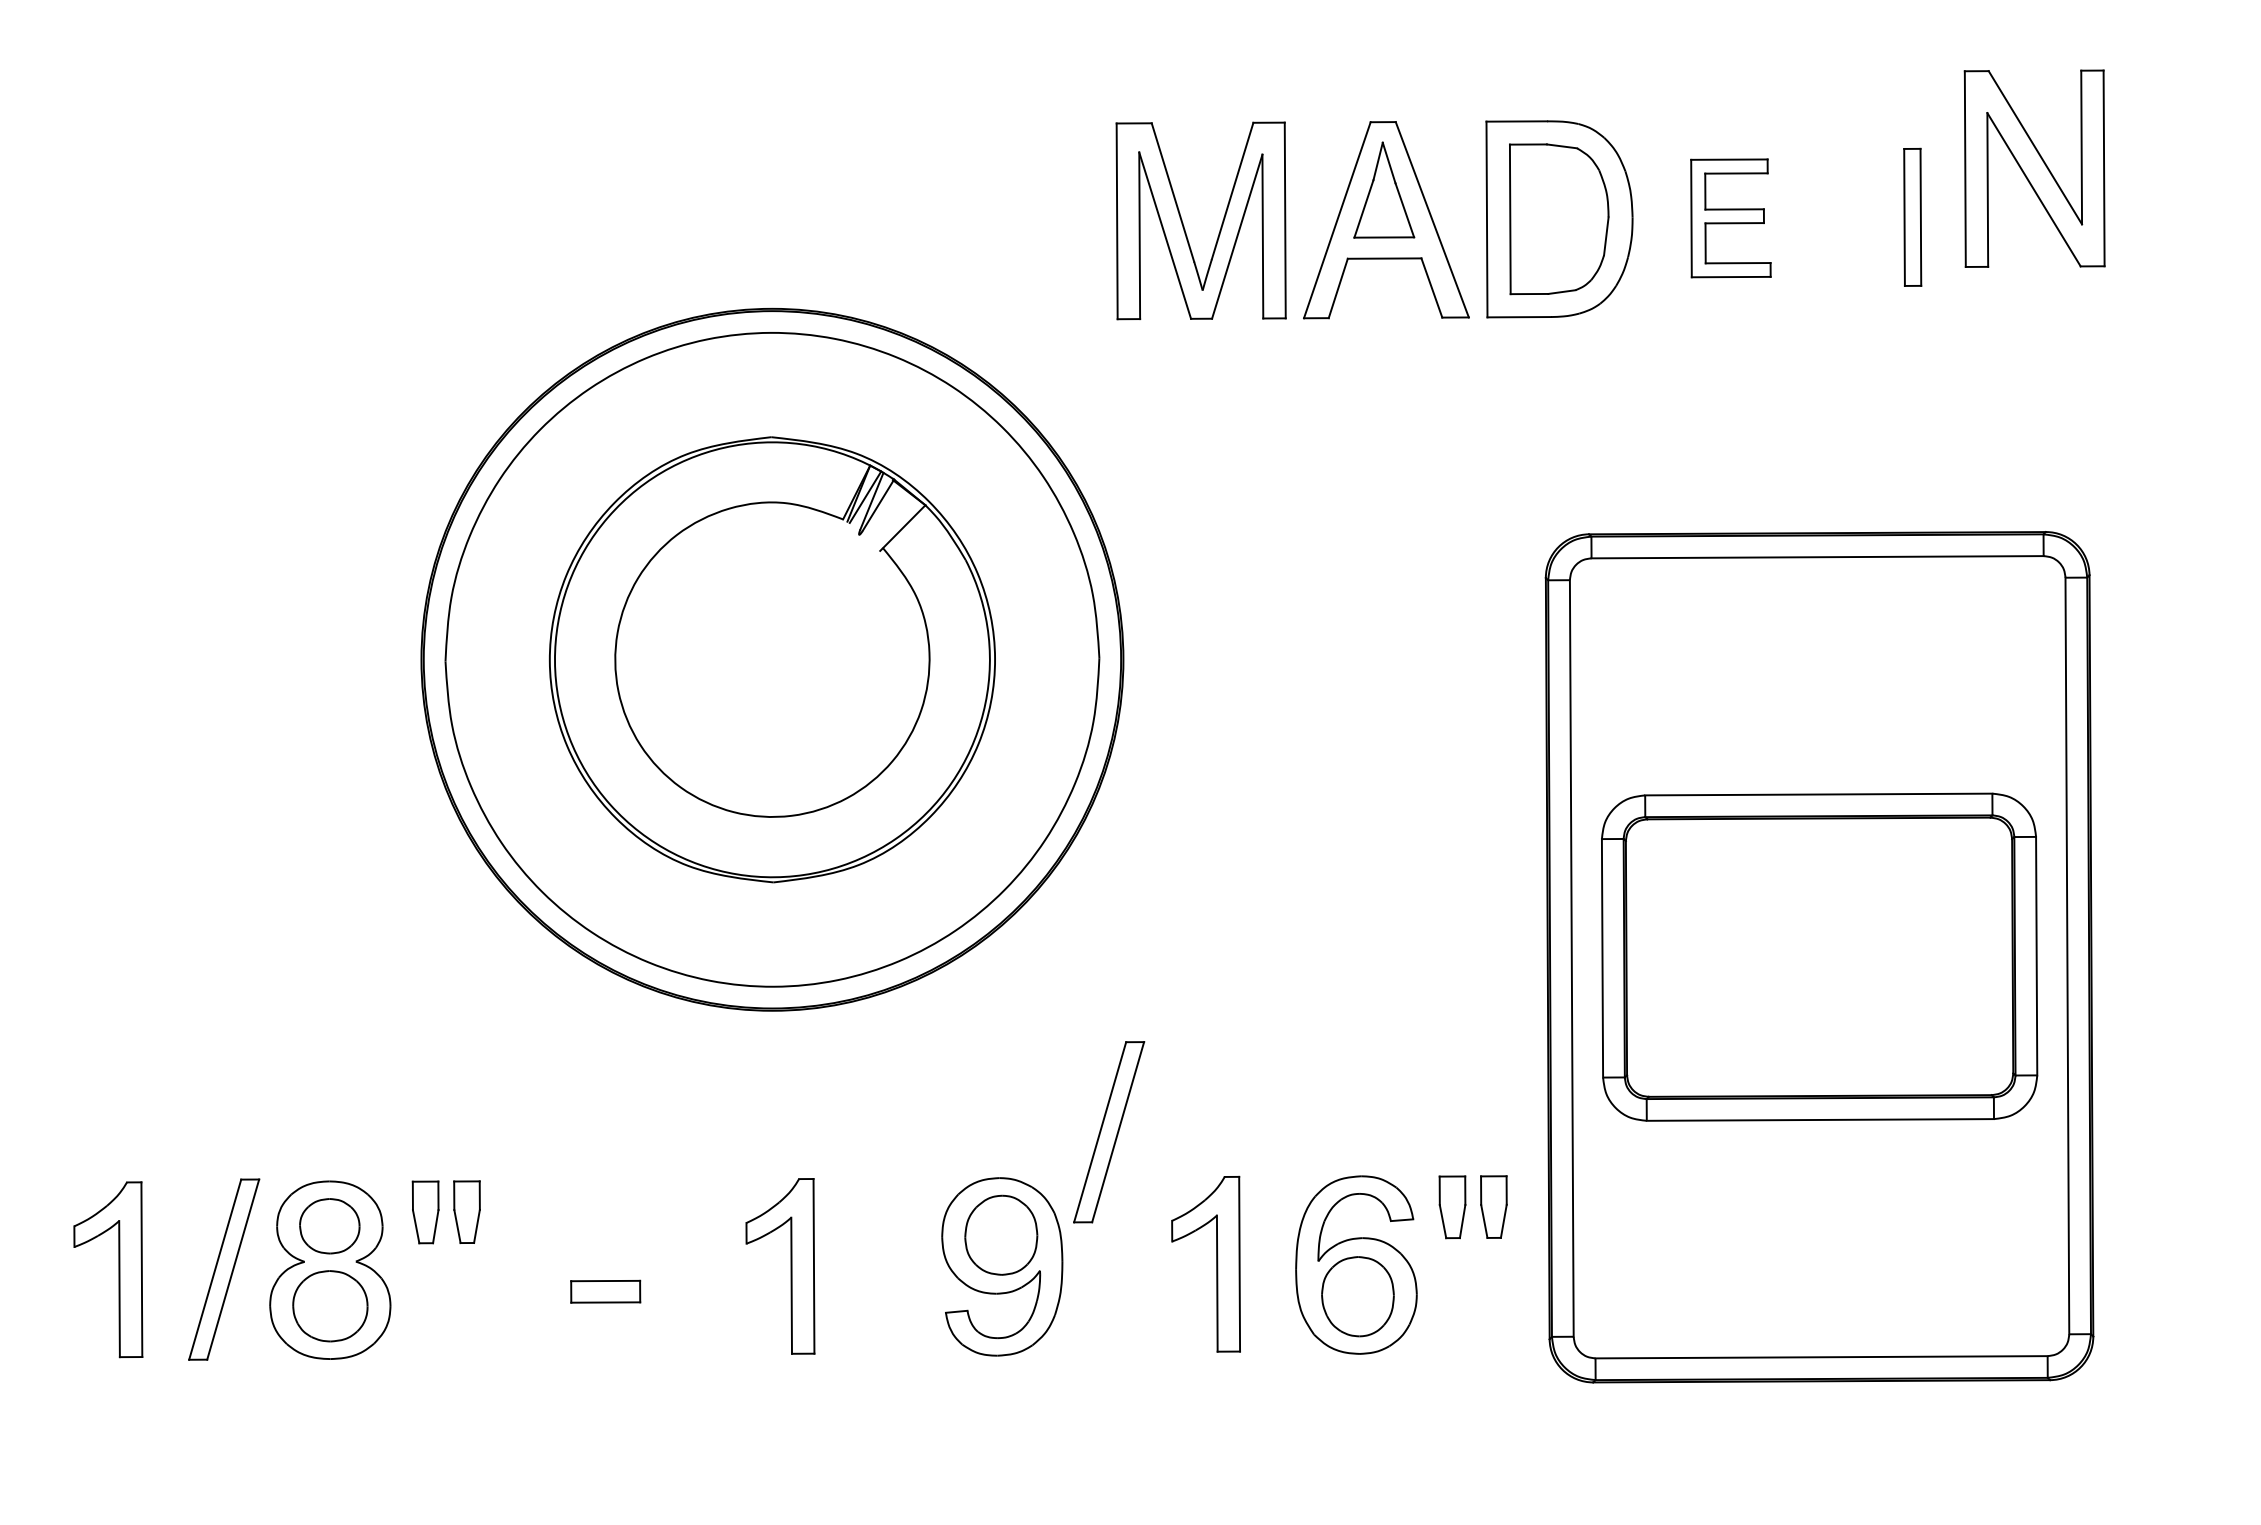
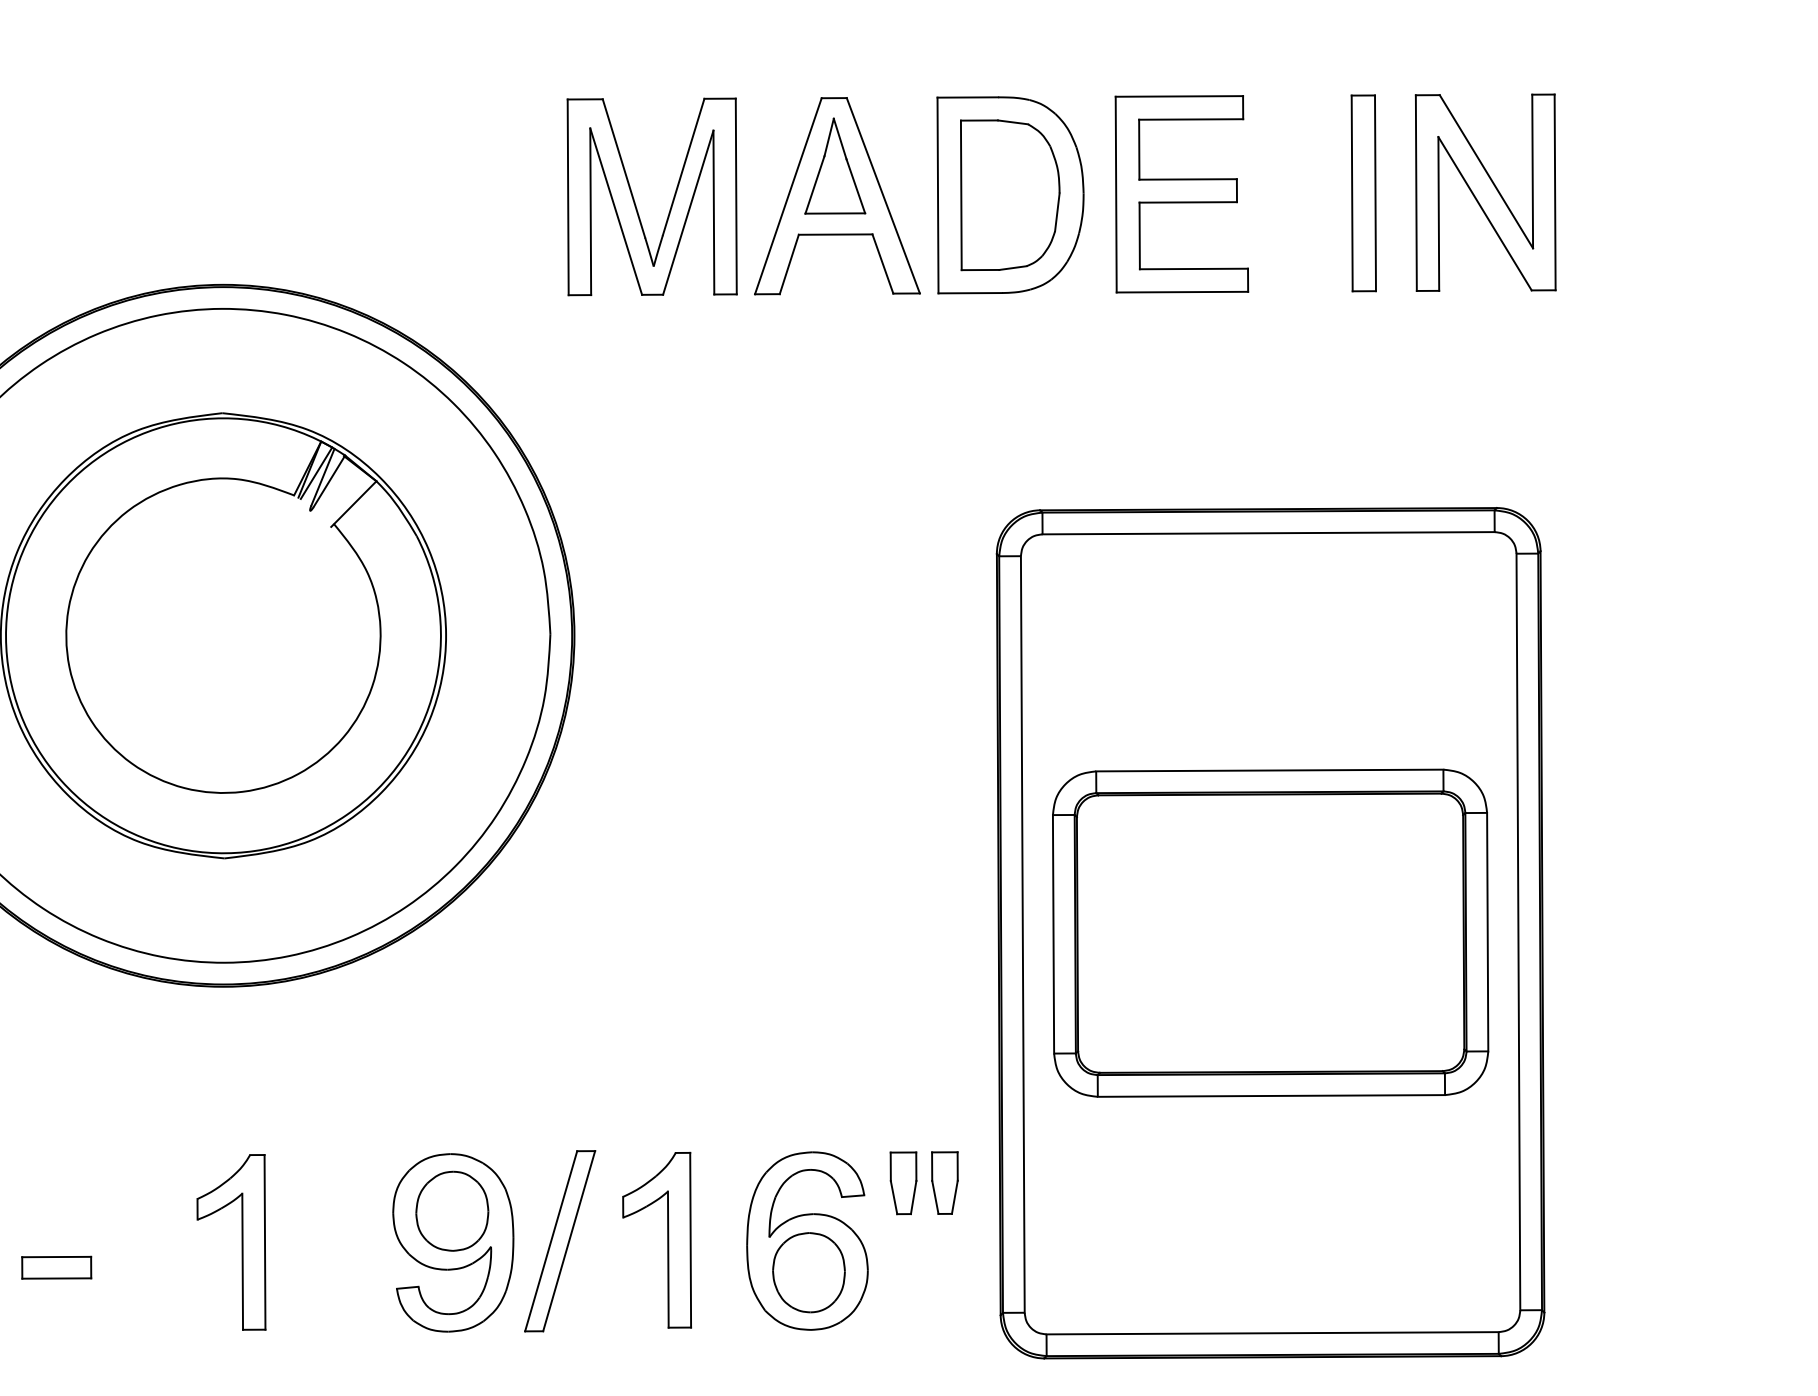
part: (2034, 168) -> (1485, 192), moved
part: (1912, 217) -> (1363, 193), size x1.43
part: (1730, 218) -> (1181, 194), size x1.67
part: (1109, 1132) -> (560, 1241), moved

